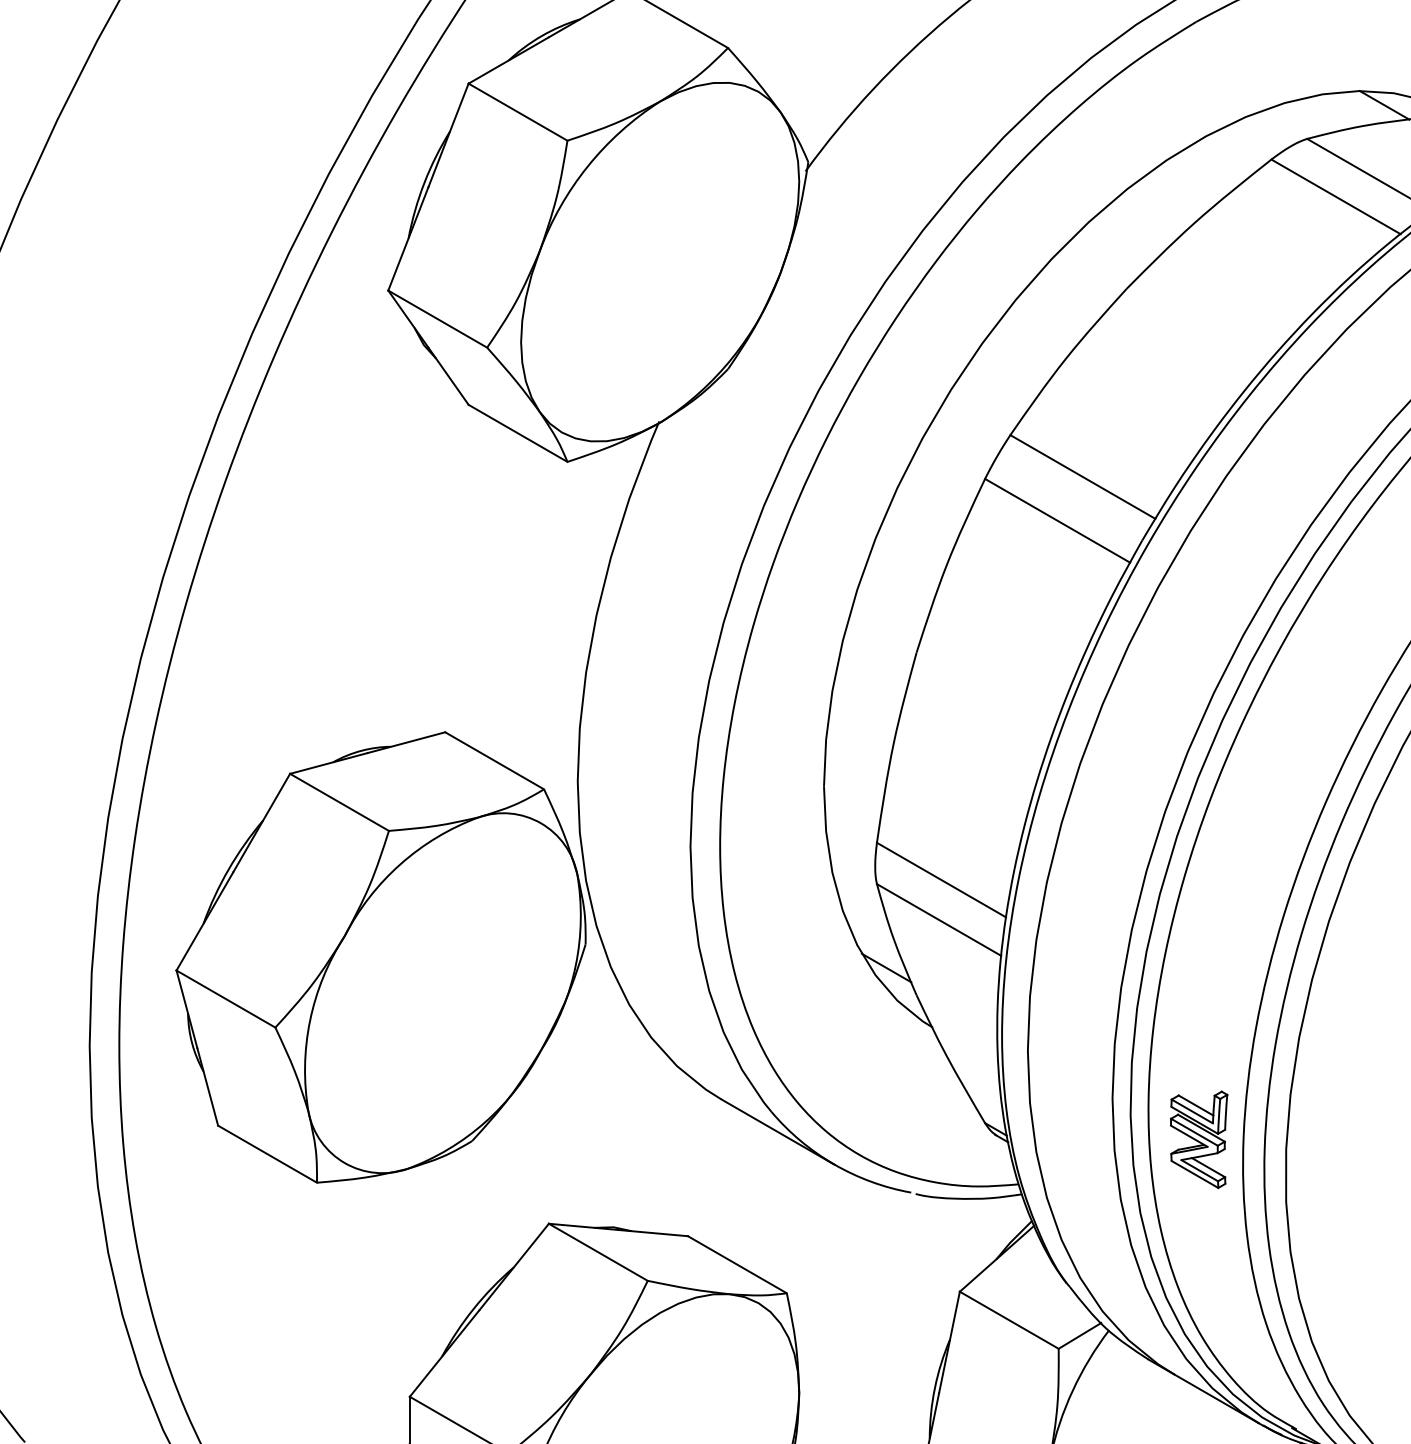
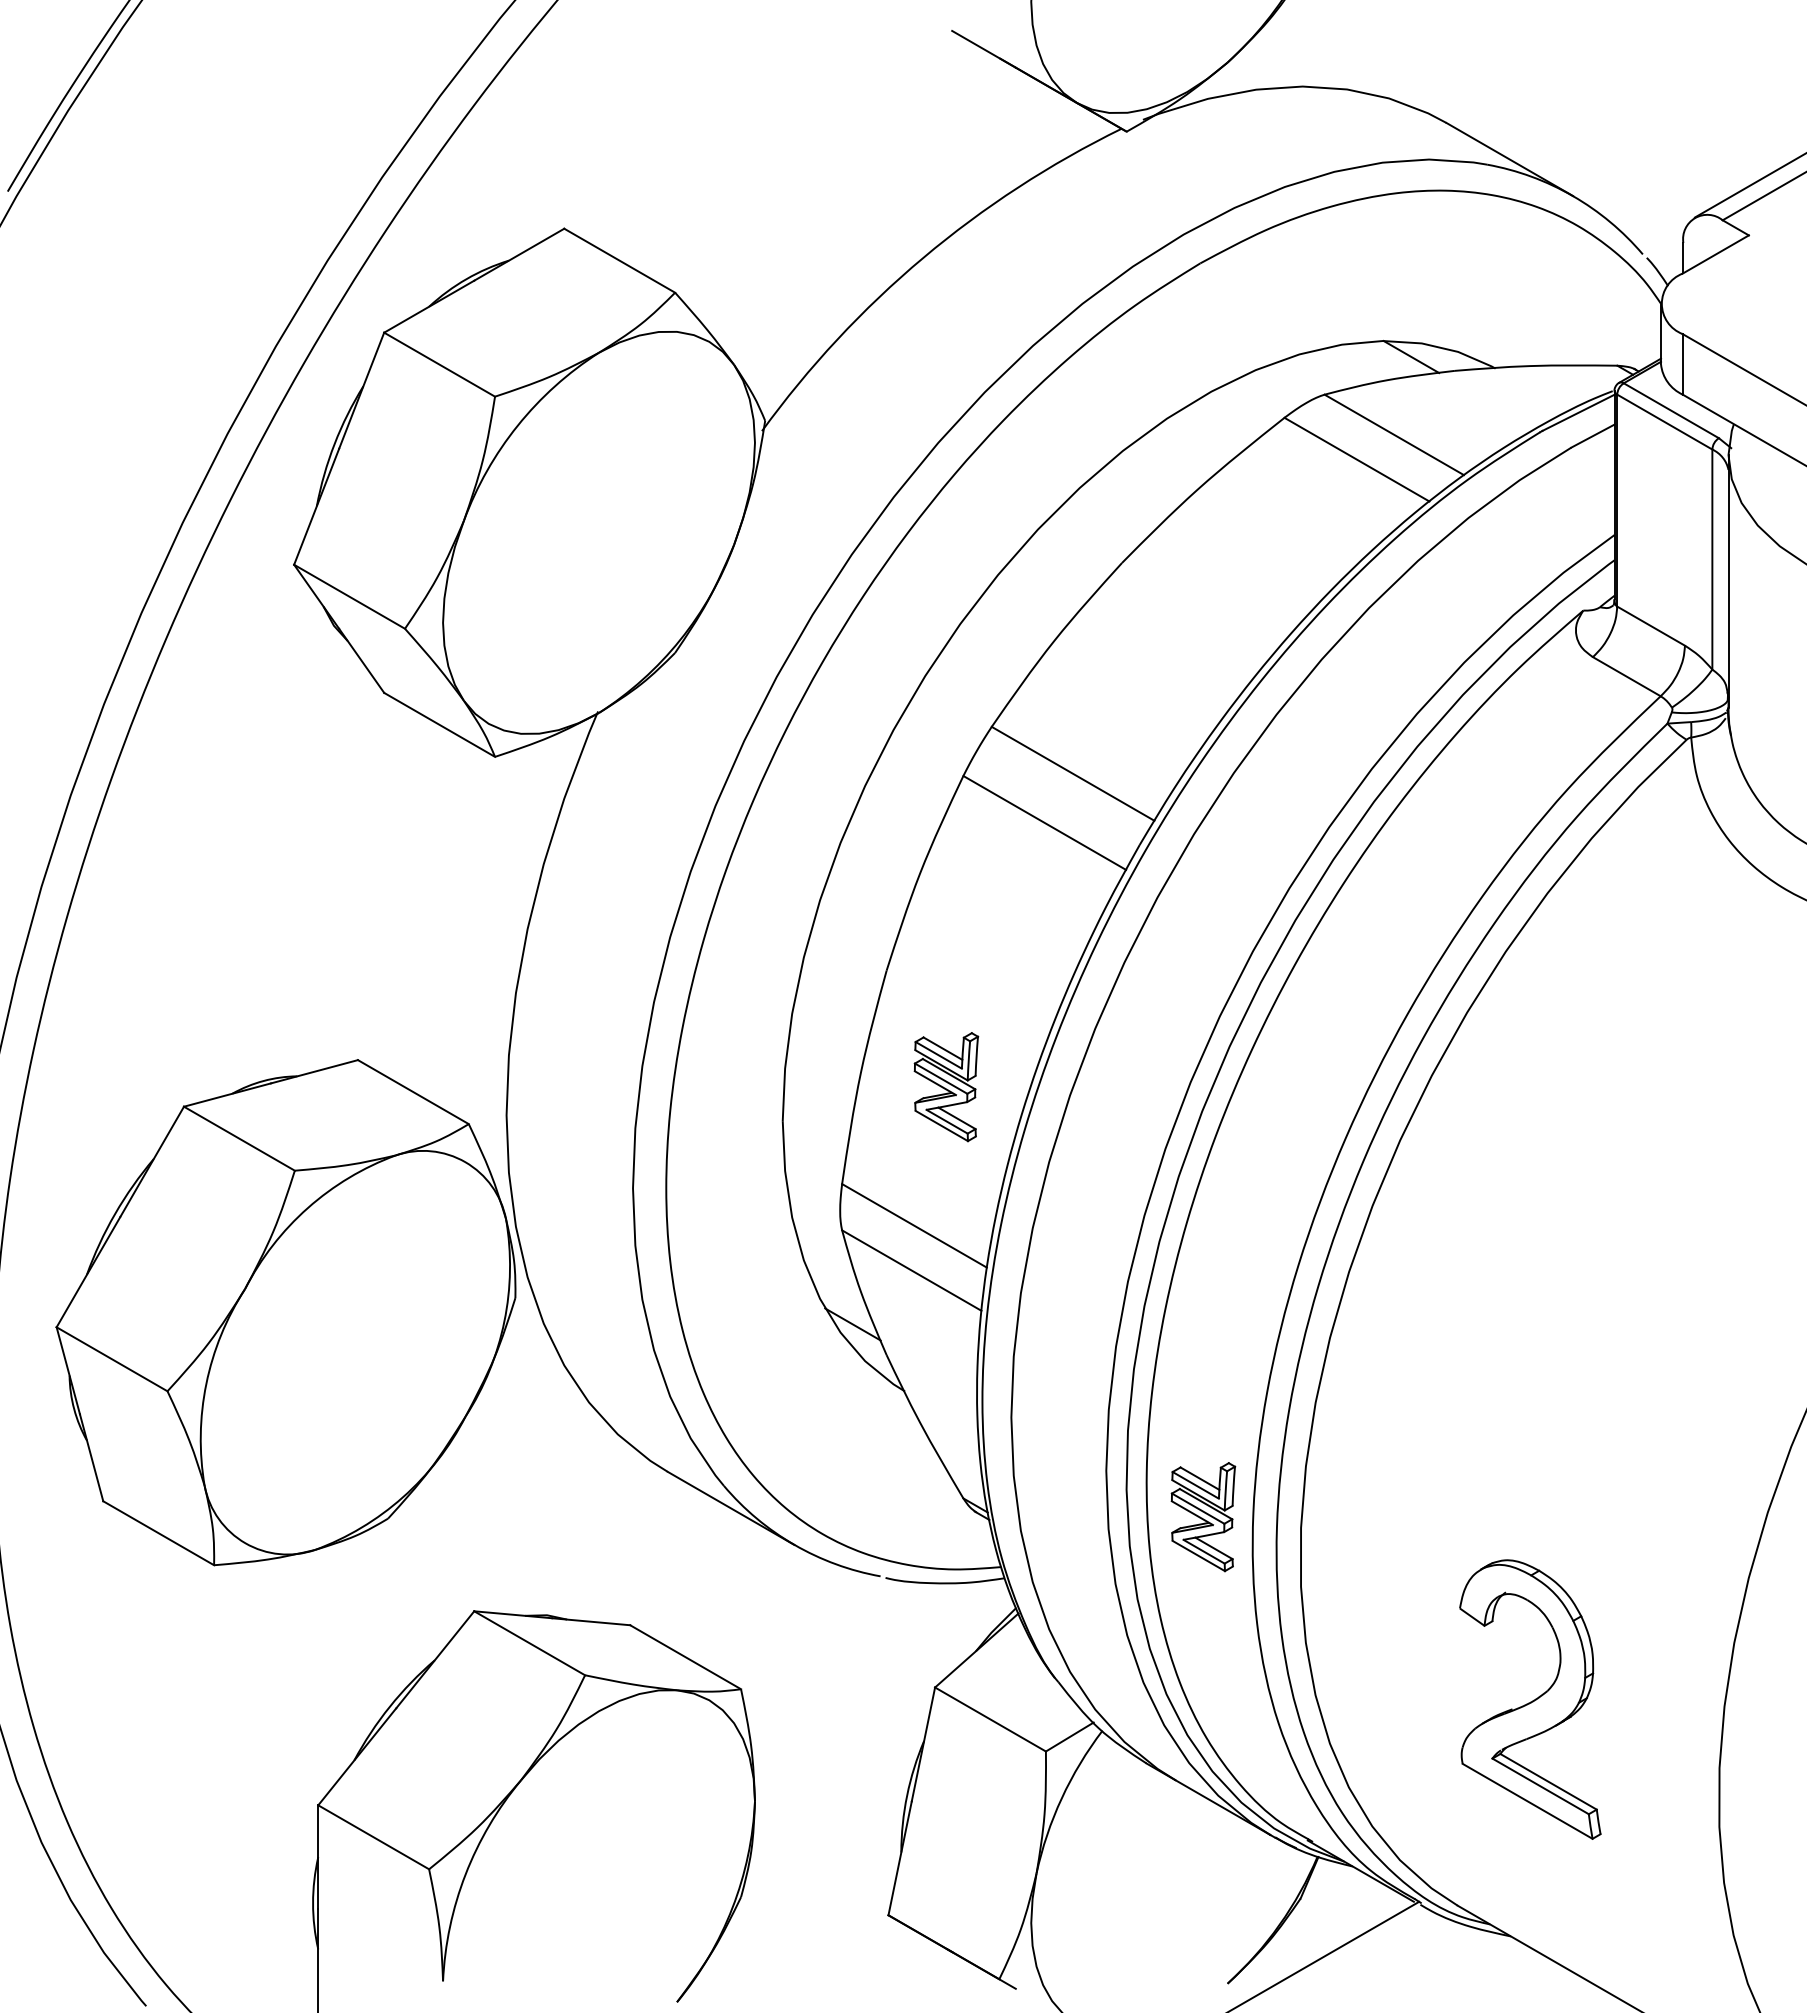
part: (970, 756) -> (946, 1087), added

